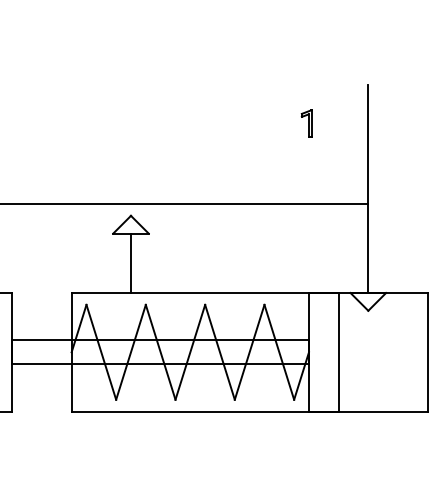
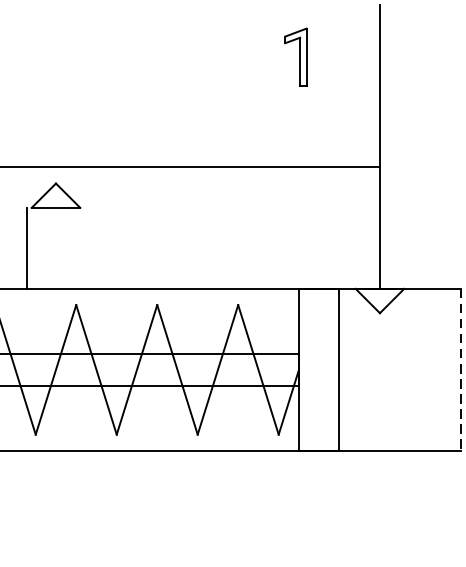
part: (306, 123) -> (295, 57), size x1.6
line: (130, 263) -> (26, 248), moved
line: (427, 352) -> (460, 370), solid -> dashed

